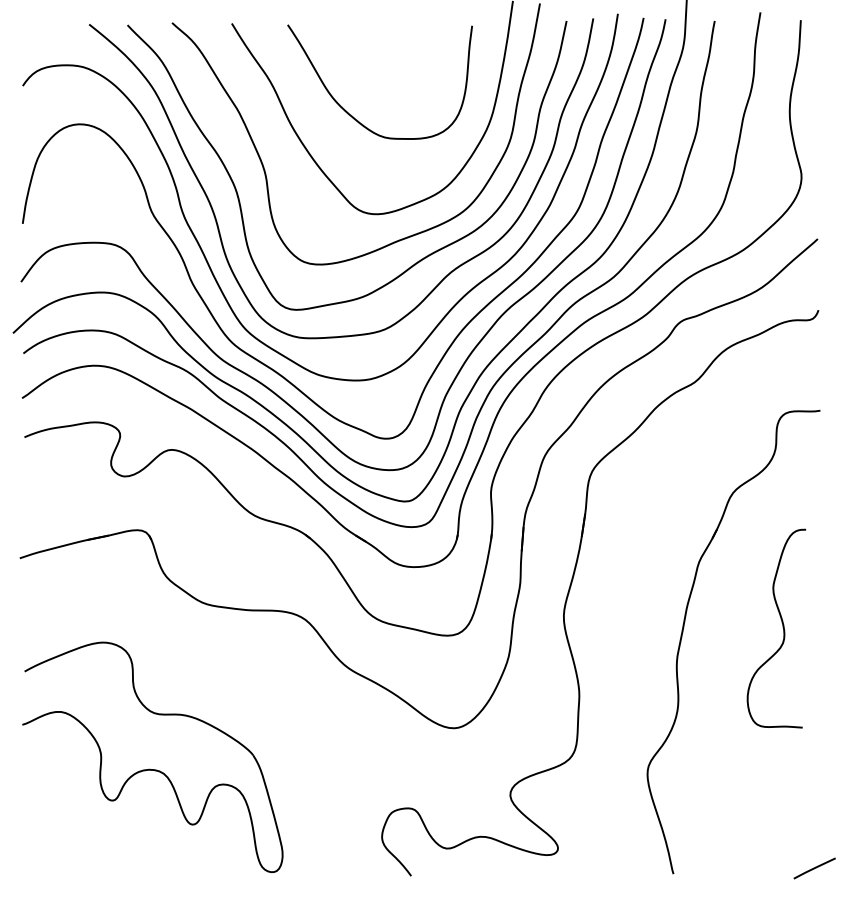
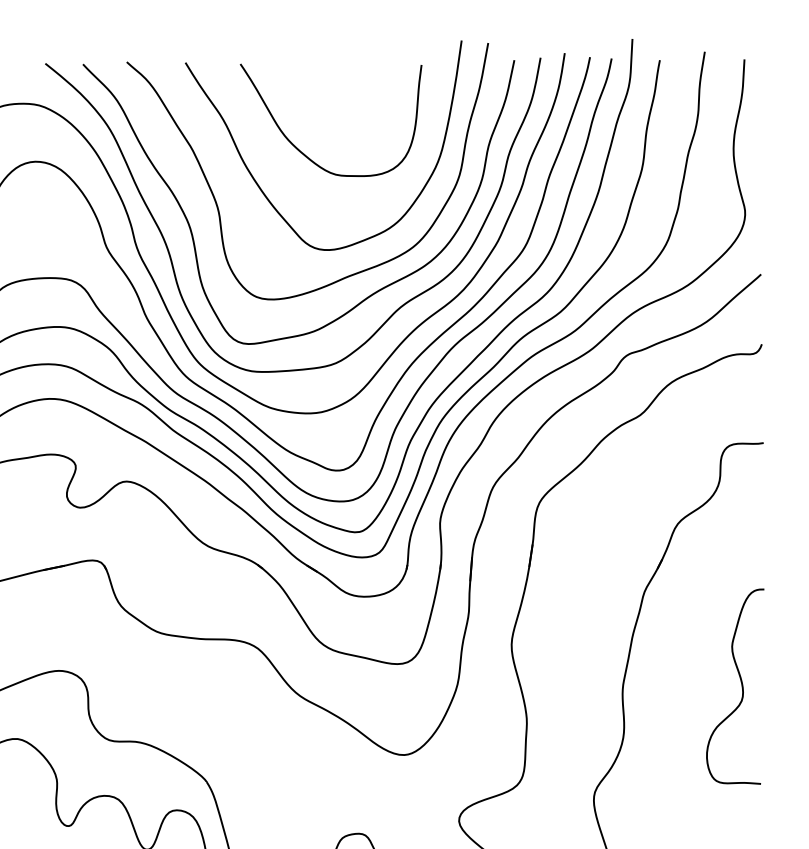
curve: (782, 627) -> (741, 685), moved

